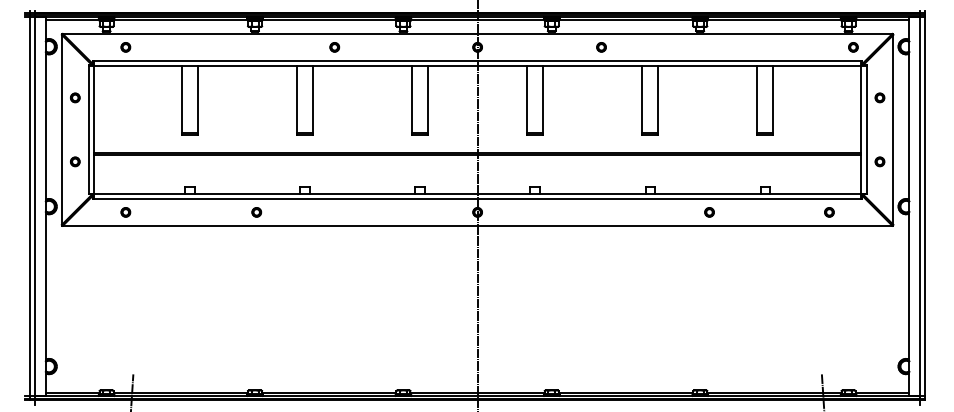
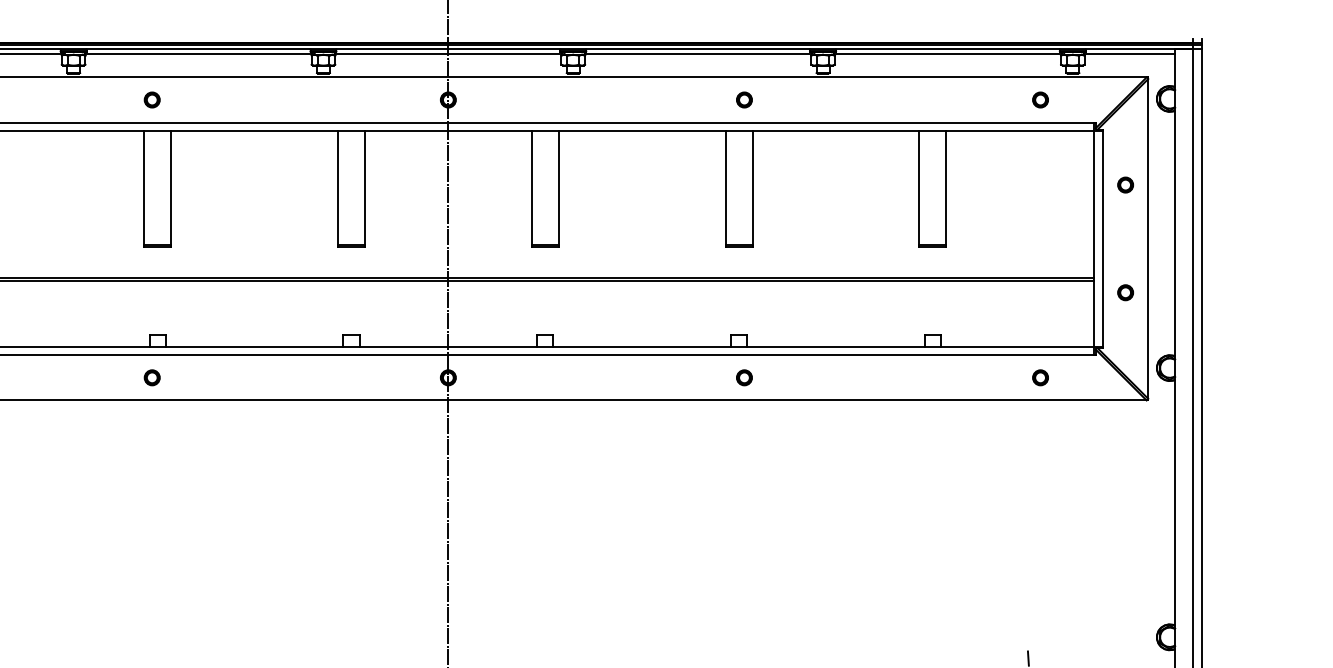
part: (334, 47) -> (151, 100), moved
part: (601, 47) -> (744, 100), moved
part: (853, 47) -> (1040, 100), moved
part: (256, 212) -> (151, 378), moved
part: (709, 212) -> (744, 378), moved

